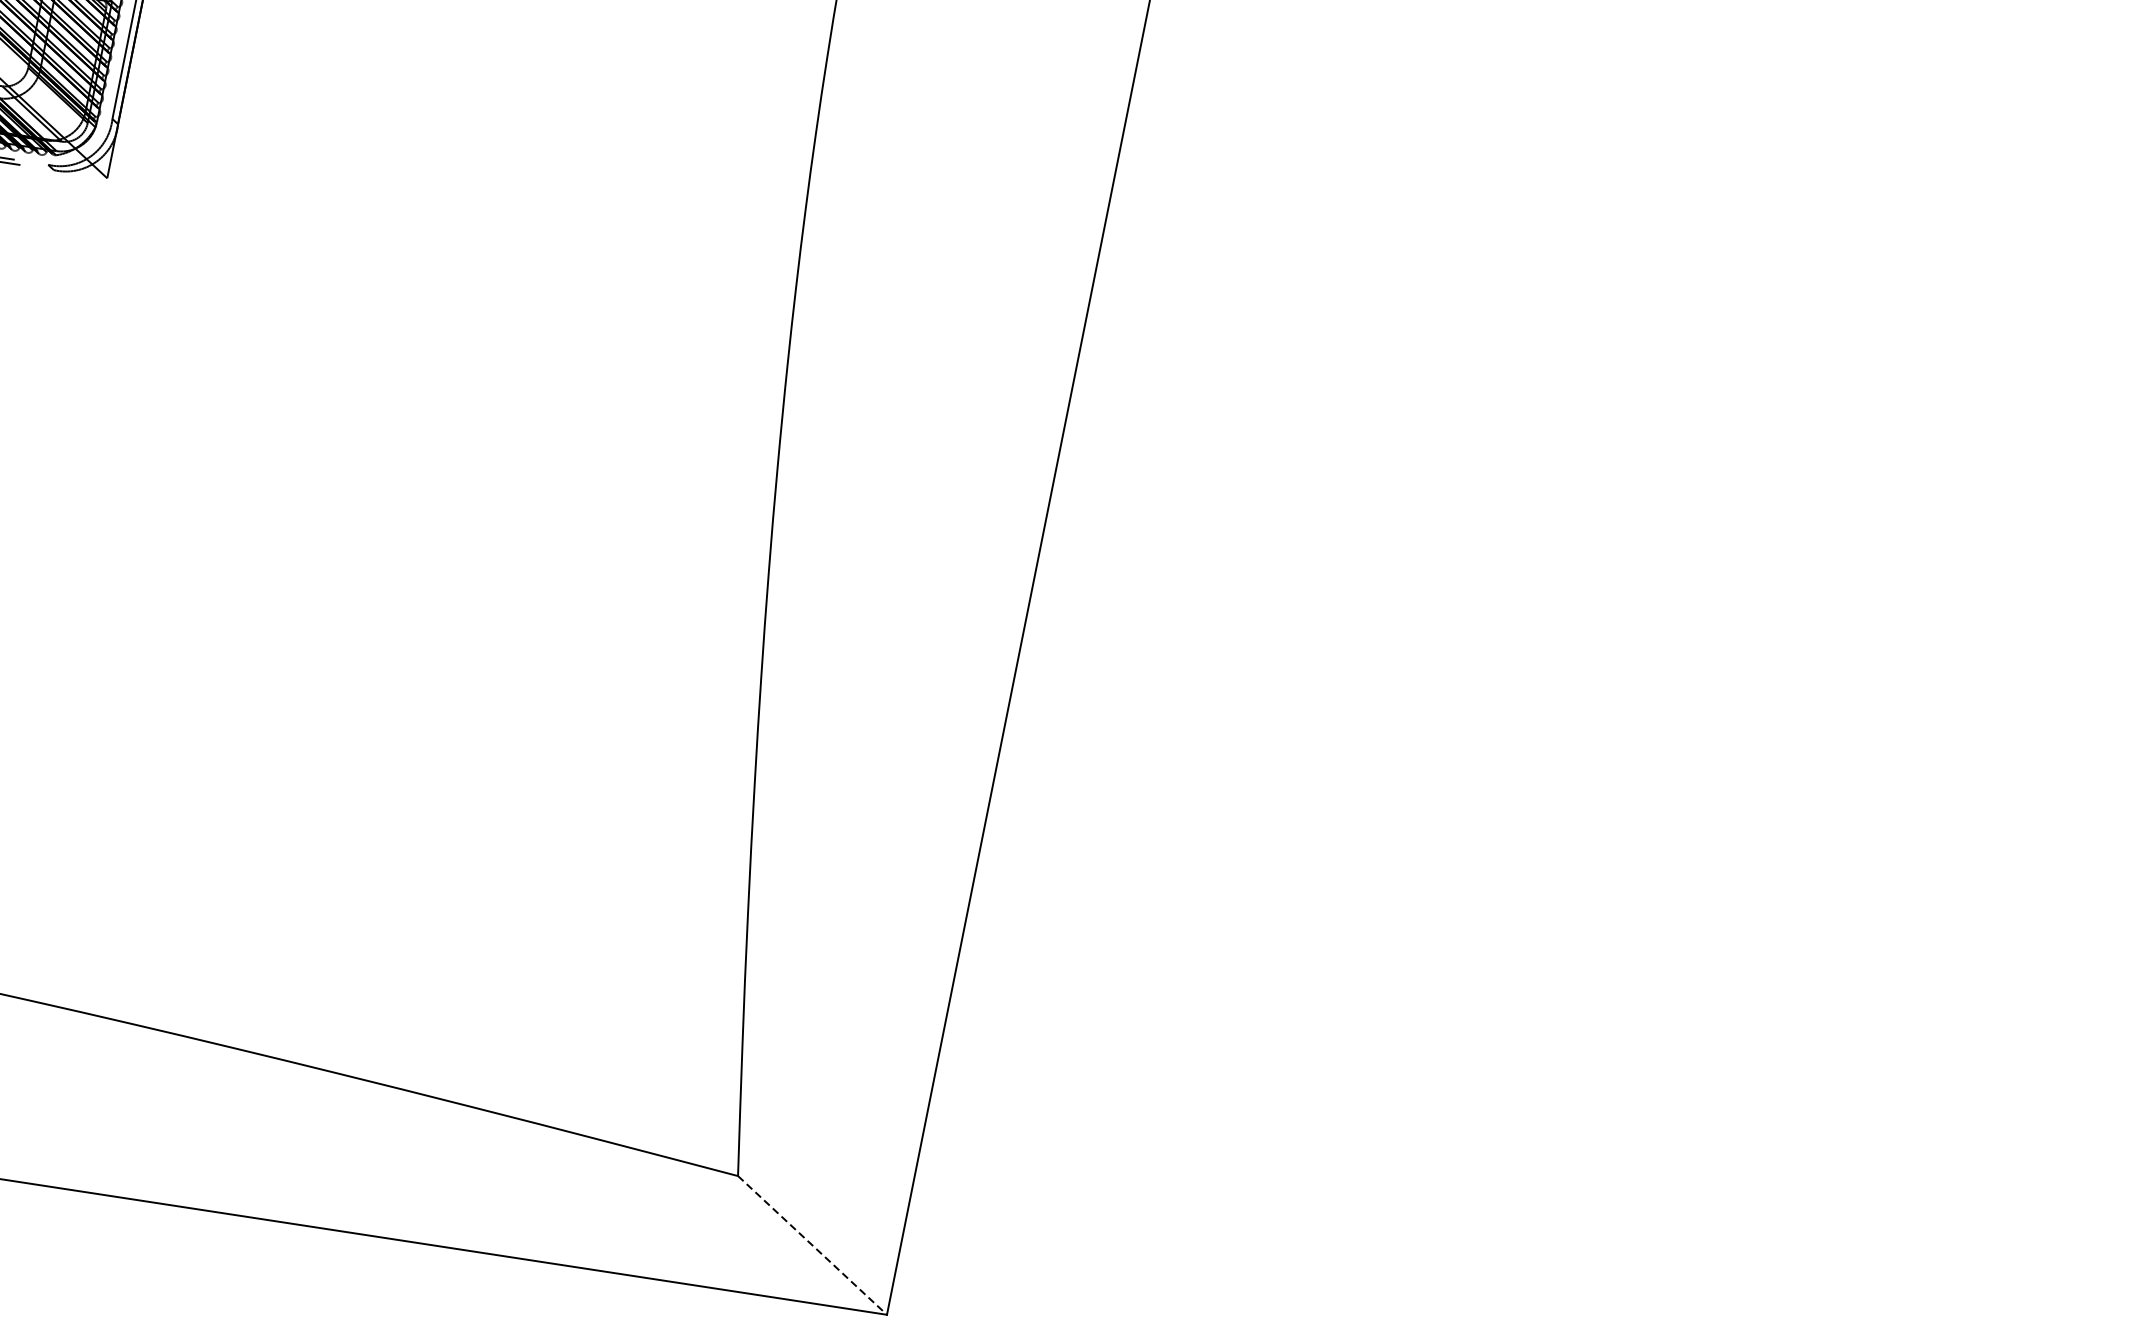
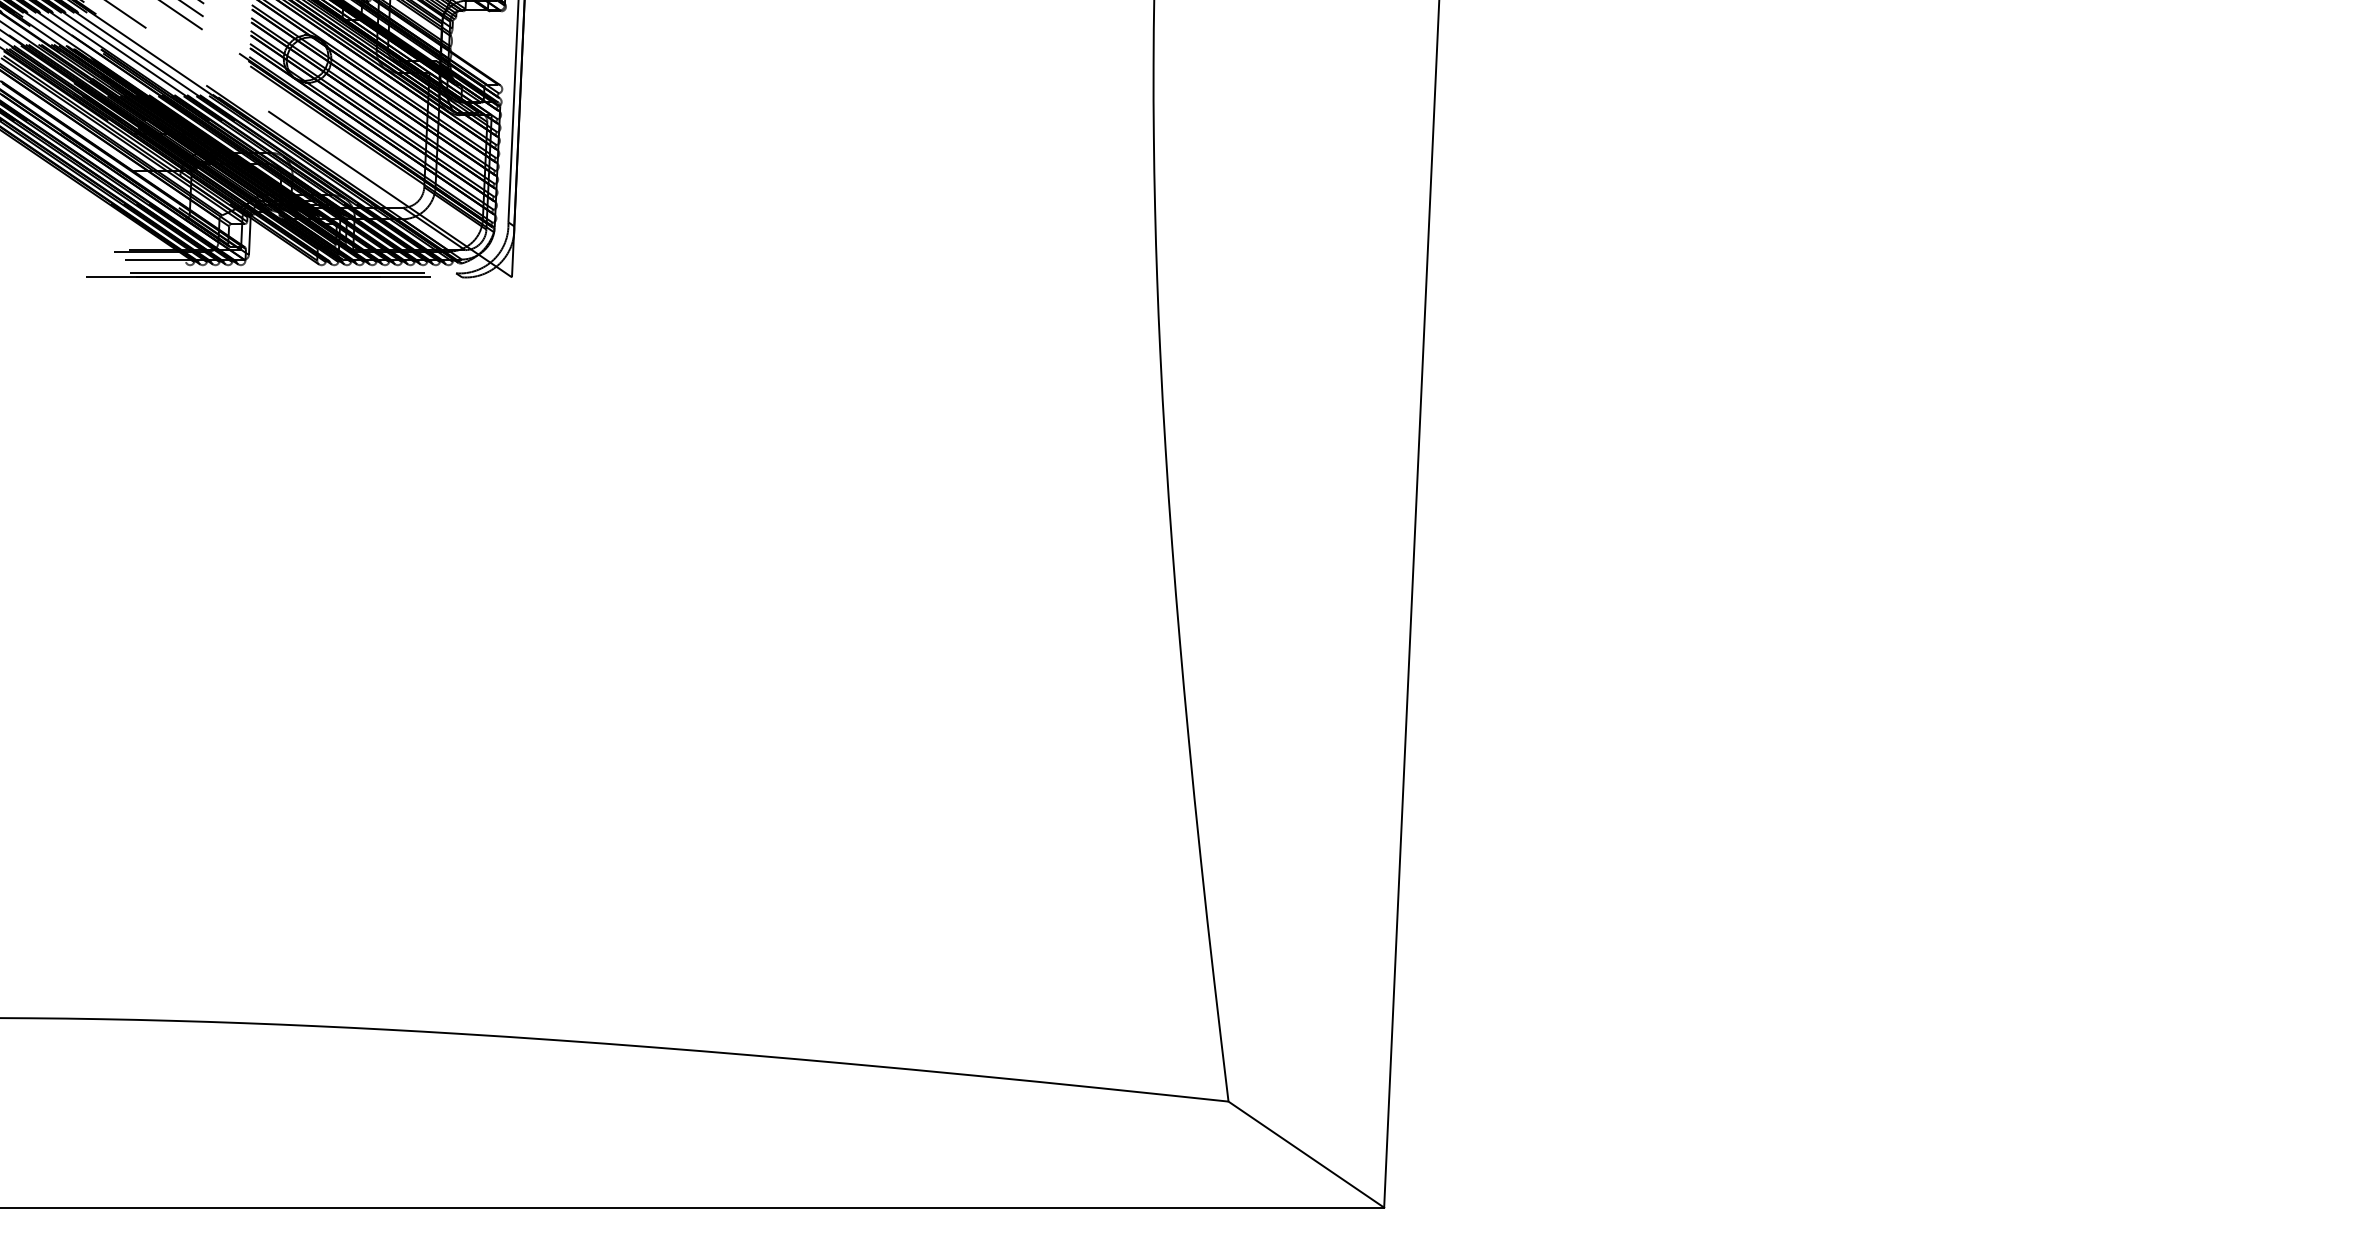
line: (812, 1245) -> (1306, 1154), dashed -> solid

